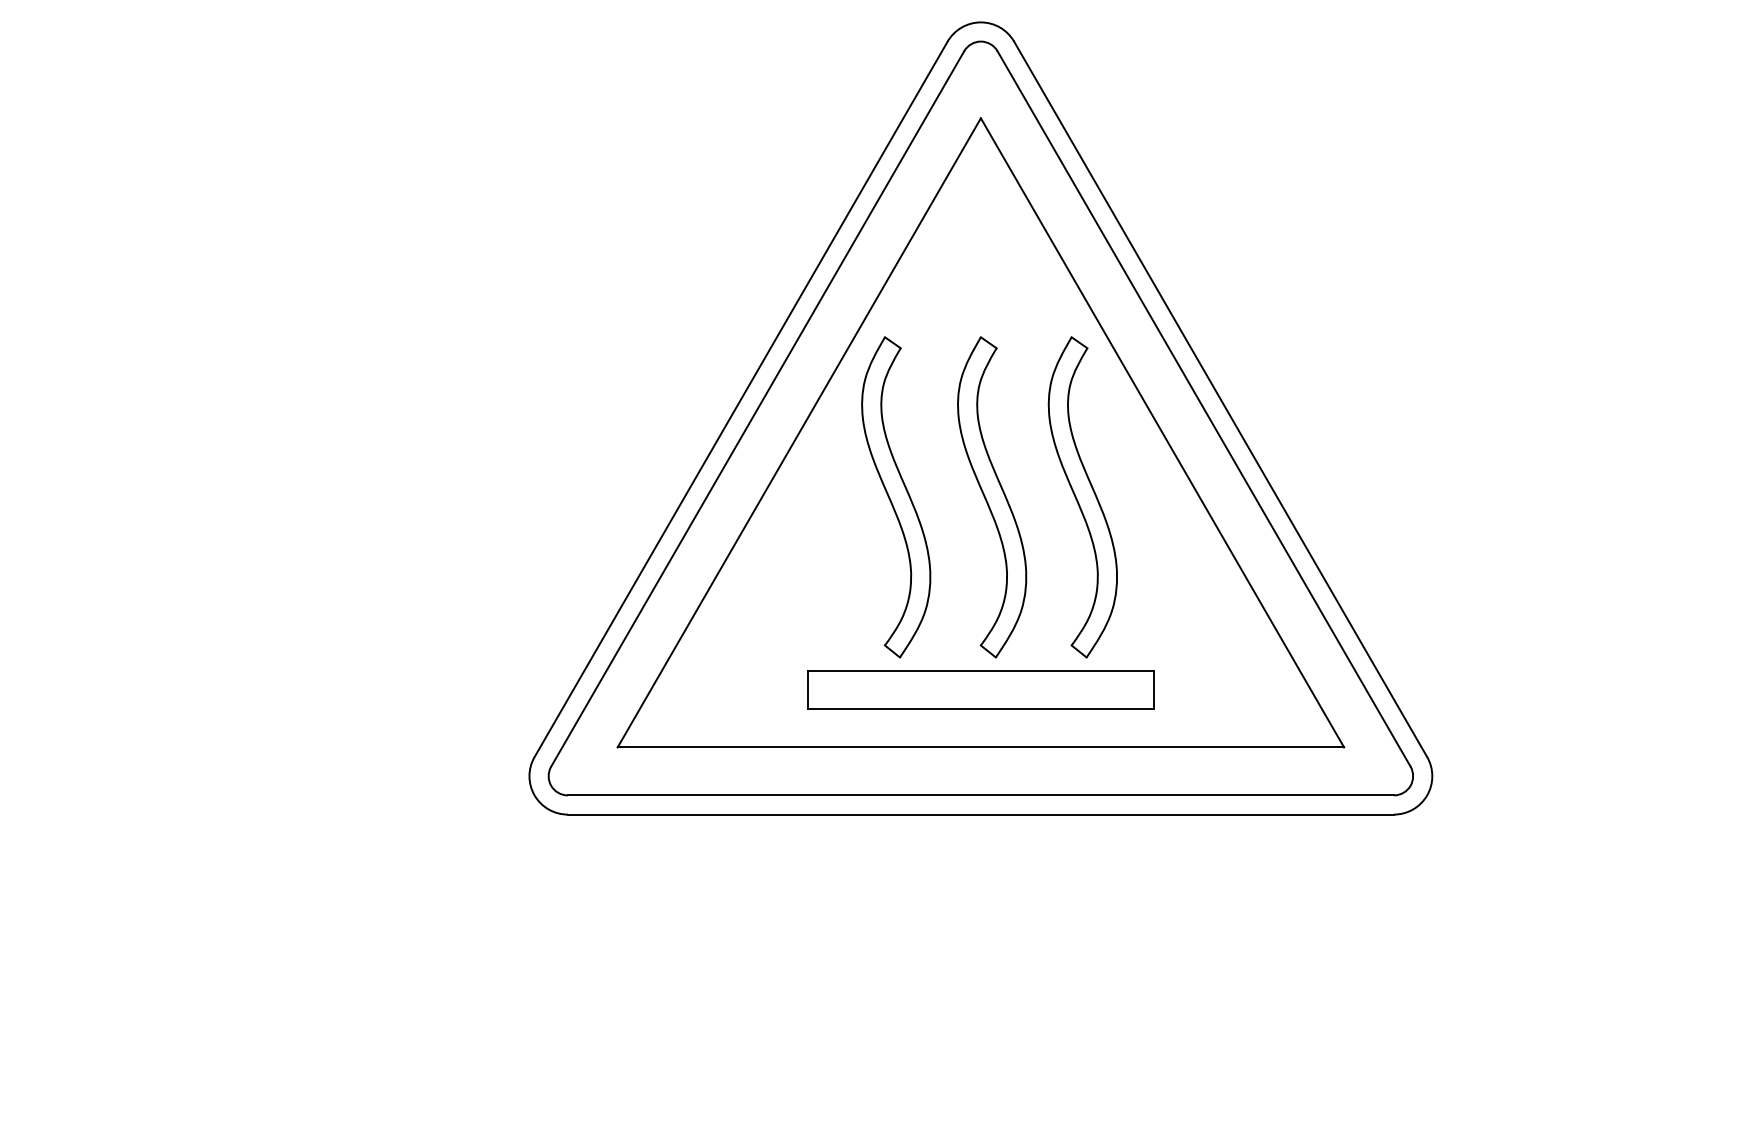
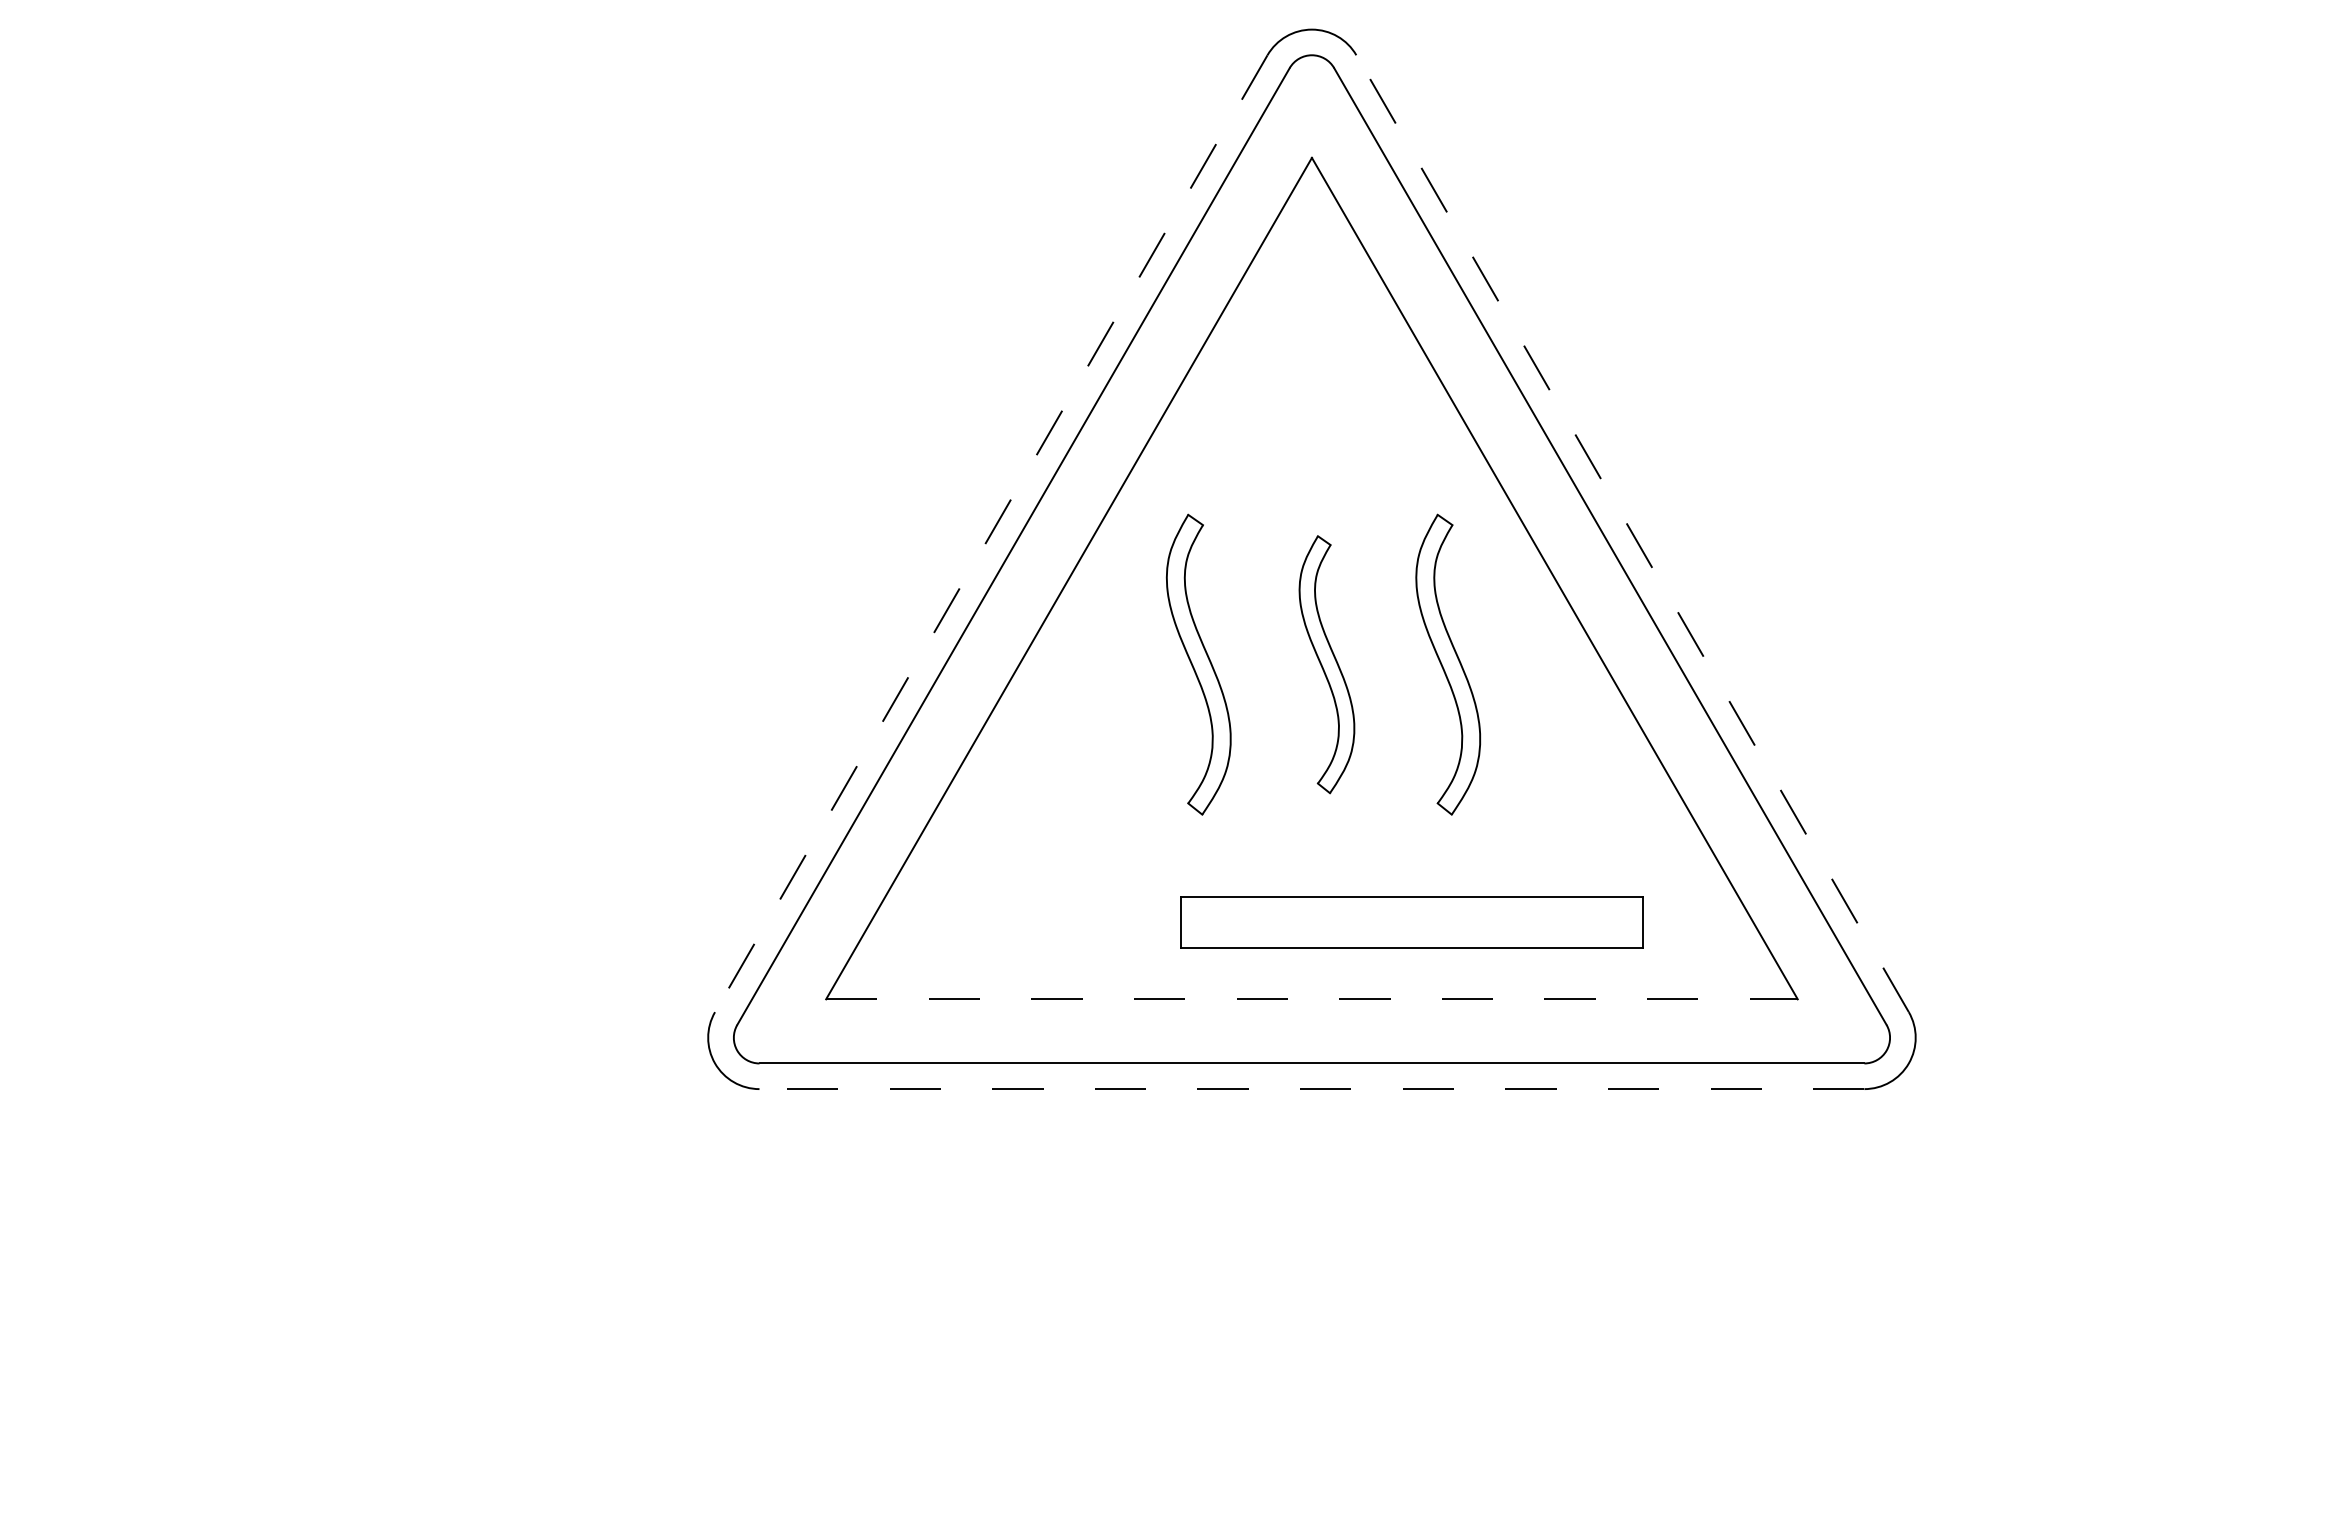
line: (741, 399) -> (991, 534), solid -> dashed
line: (1220, 399) -> (1632, 533), solid -> dashed
part: (896, 497) -> (1198, 664), size x0.7
part: (991, 497) -> (1326, 664), size x0.6
part: (1082, 497) -> (1447, 664), size x0.7
part: (980, 690) -> (1411, 922), moved
line: (980, 747) -> (1311, 999), solid -> dashed
line: (980, 814) -> (1311, 1089), solid -> dashed

